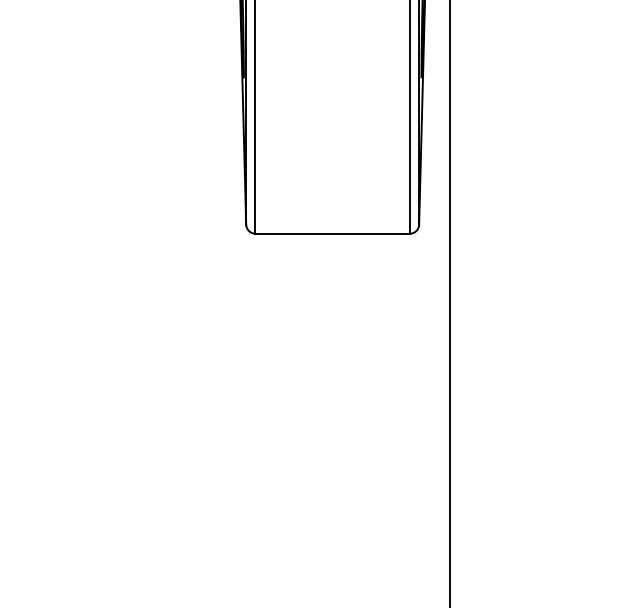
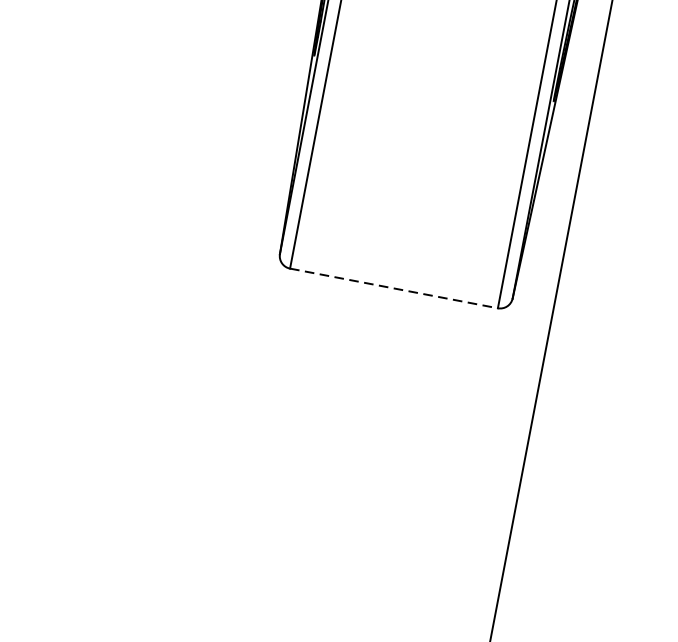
line: (333, 233) -> (395, 288), solid -> dashed

